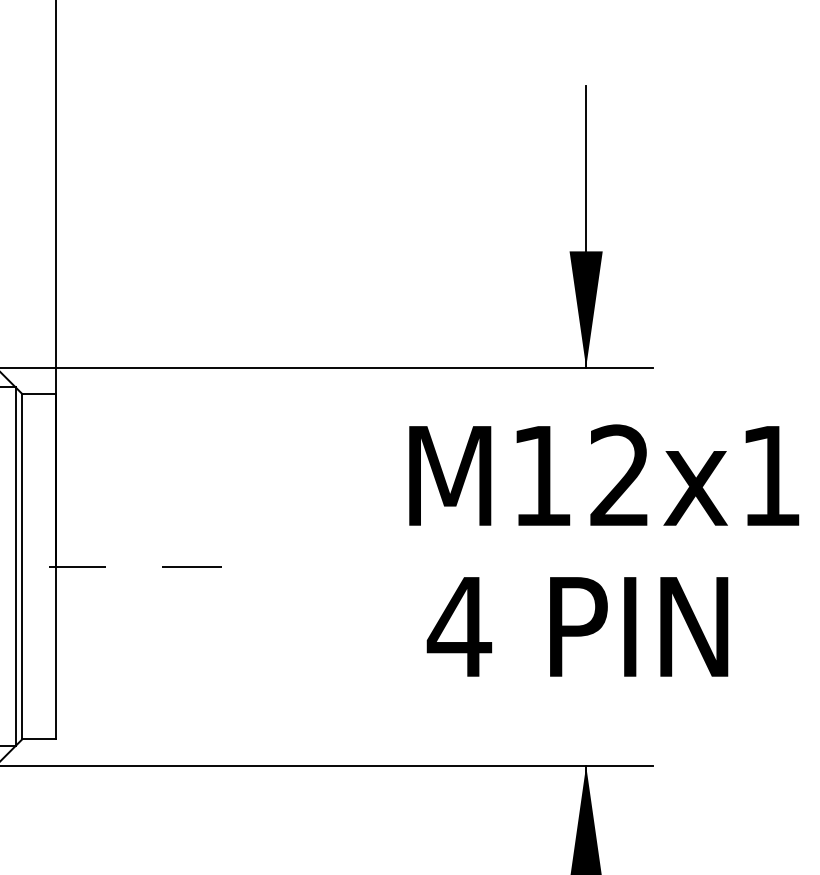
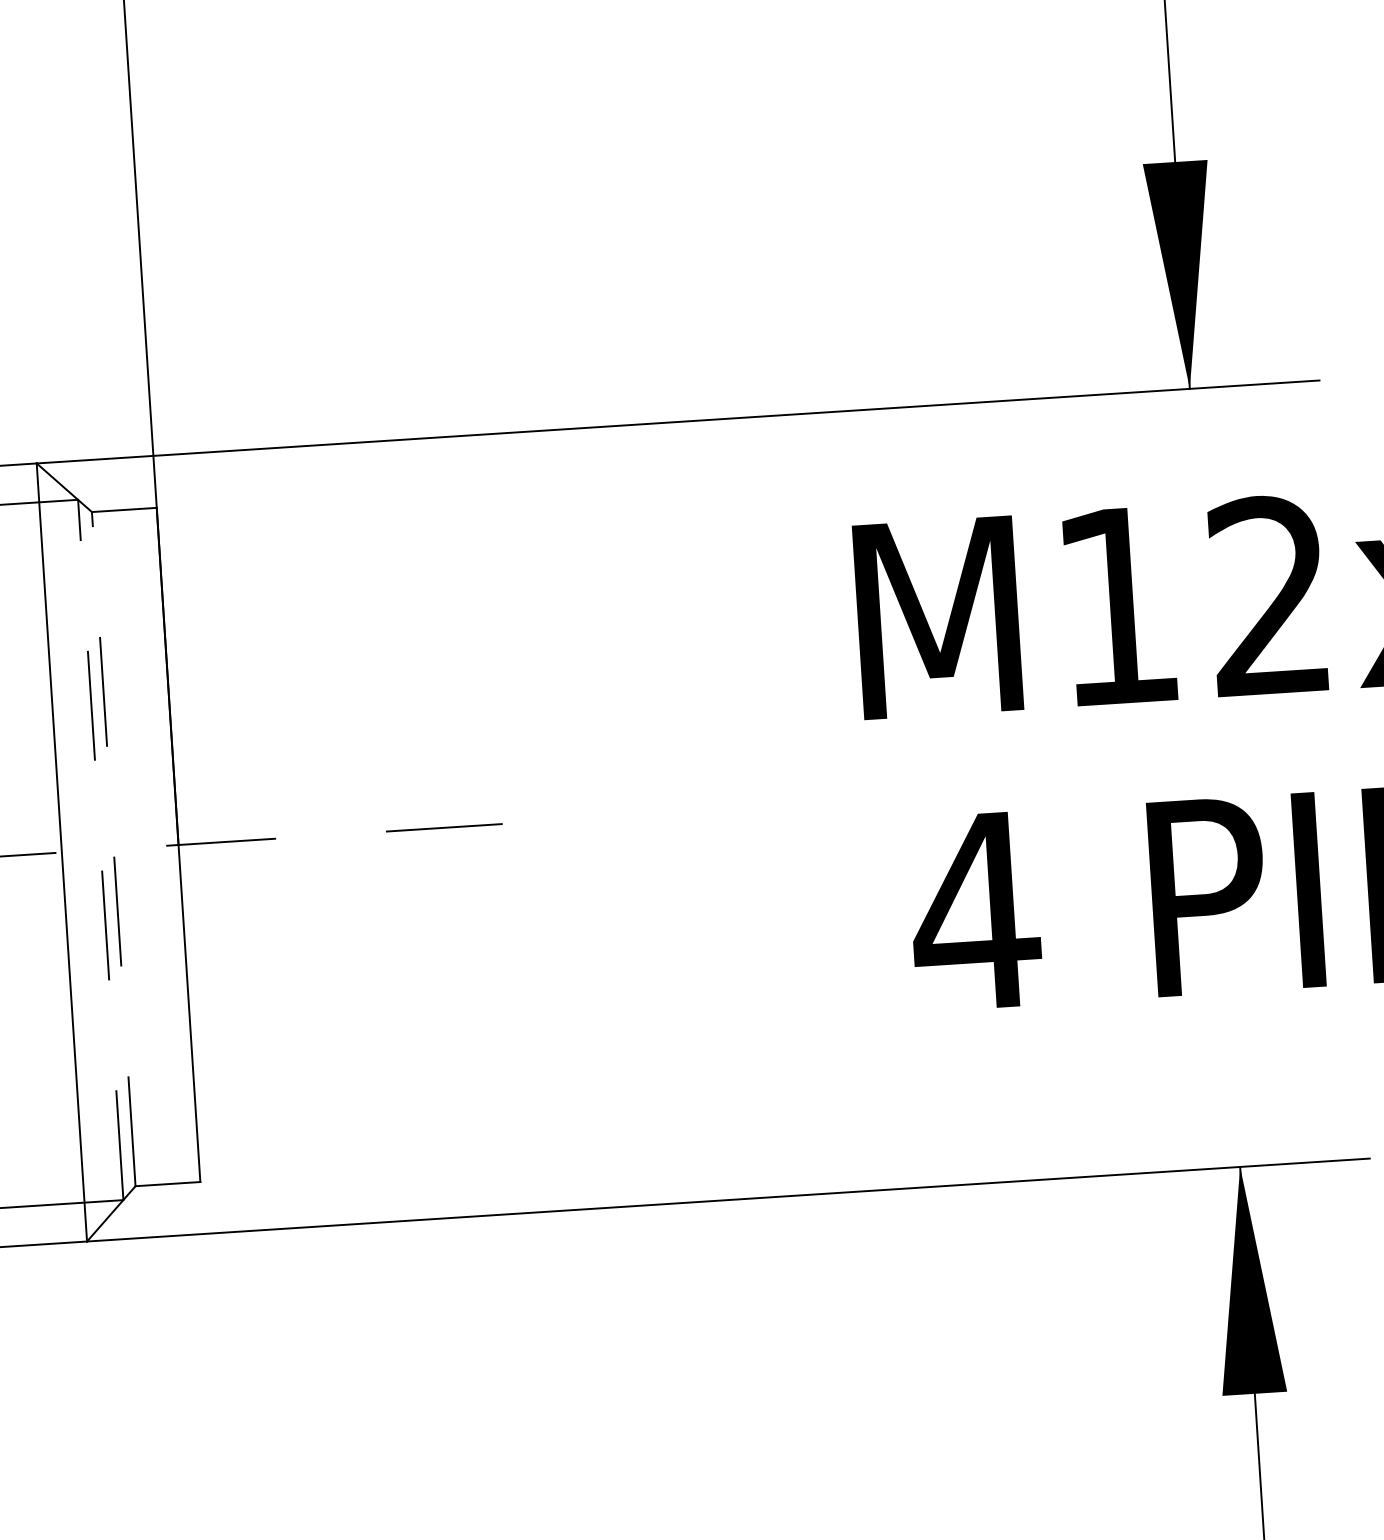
line: (15, 566) -> (100, 849), solid -> dashed
line: (22, 566) -> (113, 848), solid -> dashed

